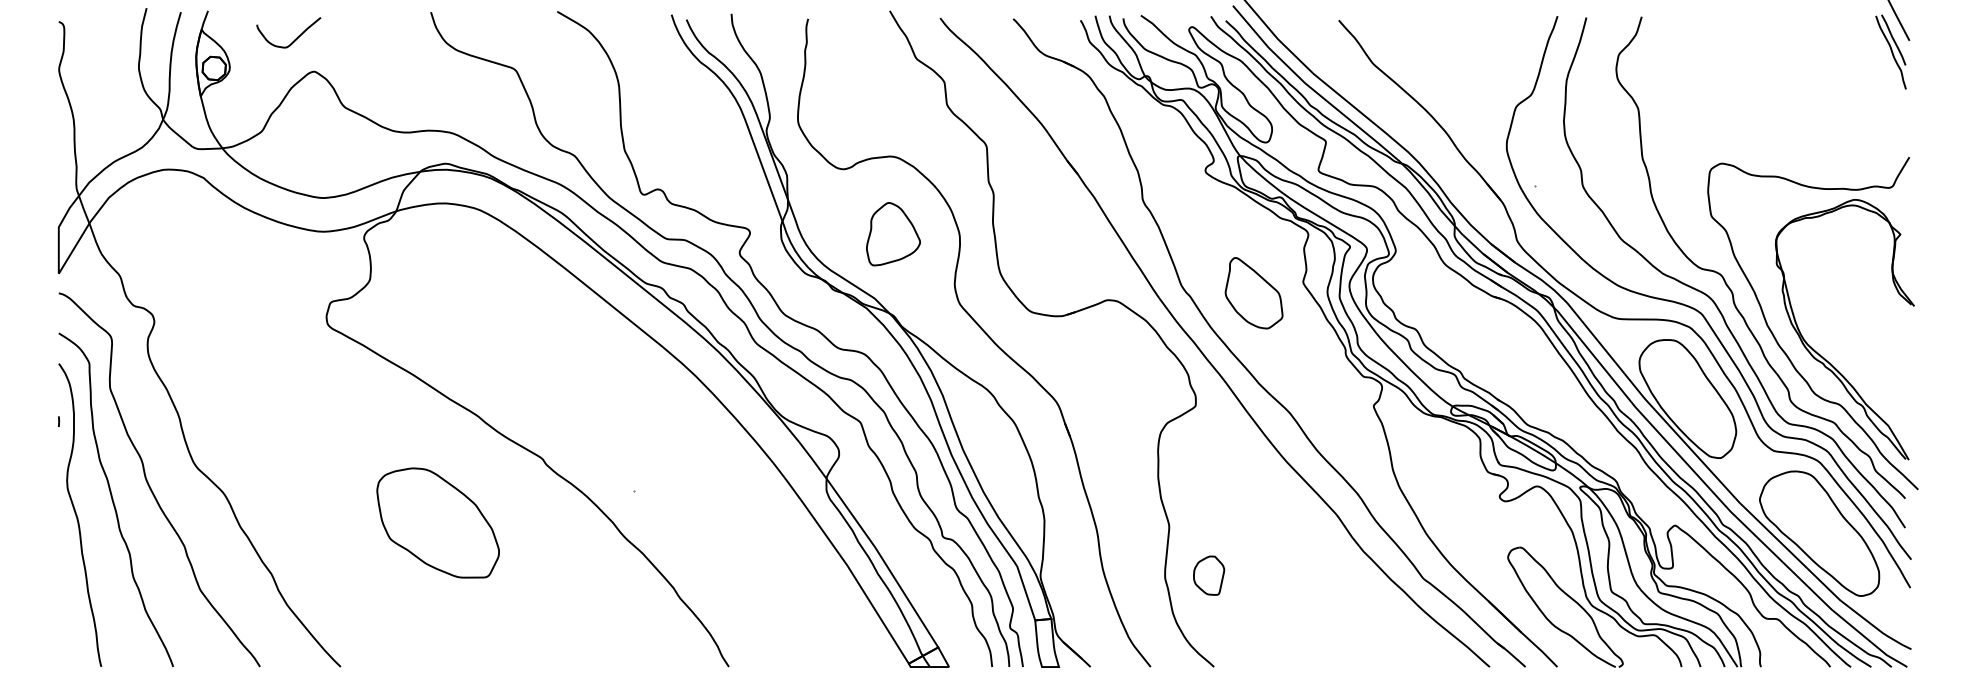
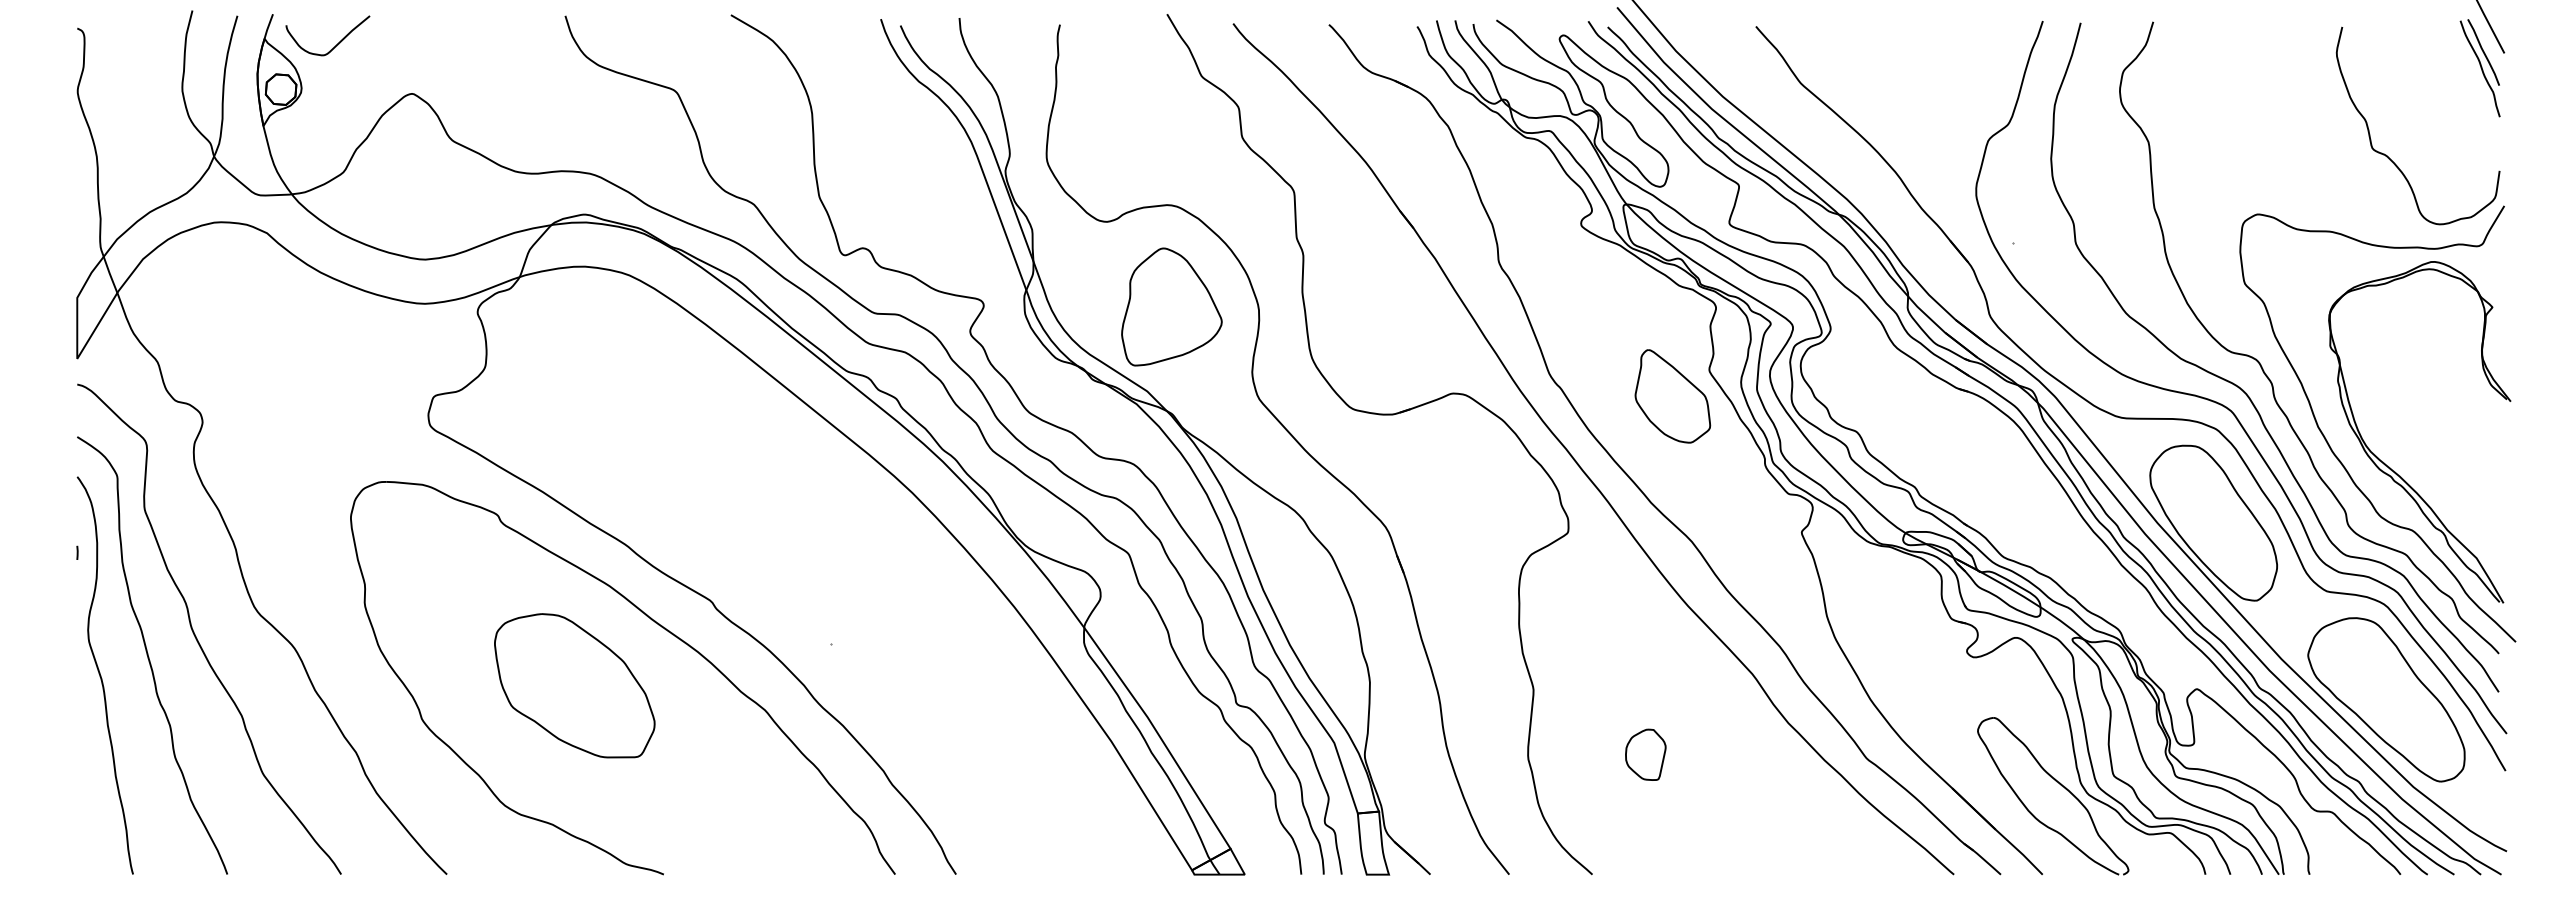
curve: (295, 39) -> (336, 44), moved
curve: (1820, 118) -> (2387, 155), added
part: (893, 233) -> (1171, 306), size x1.43
part: (1253, 293) -> (1672, 396), moved
part: (505, 479) -> (662, 628), added
part: (1208, 575) -> (1645, 754), moved

